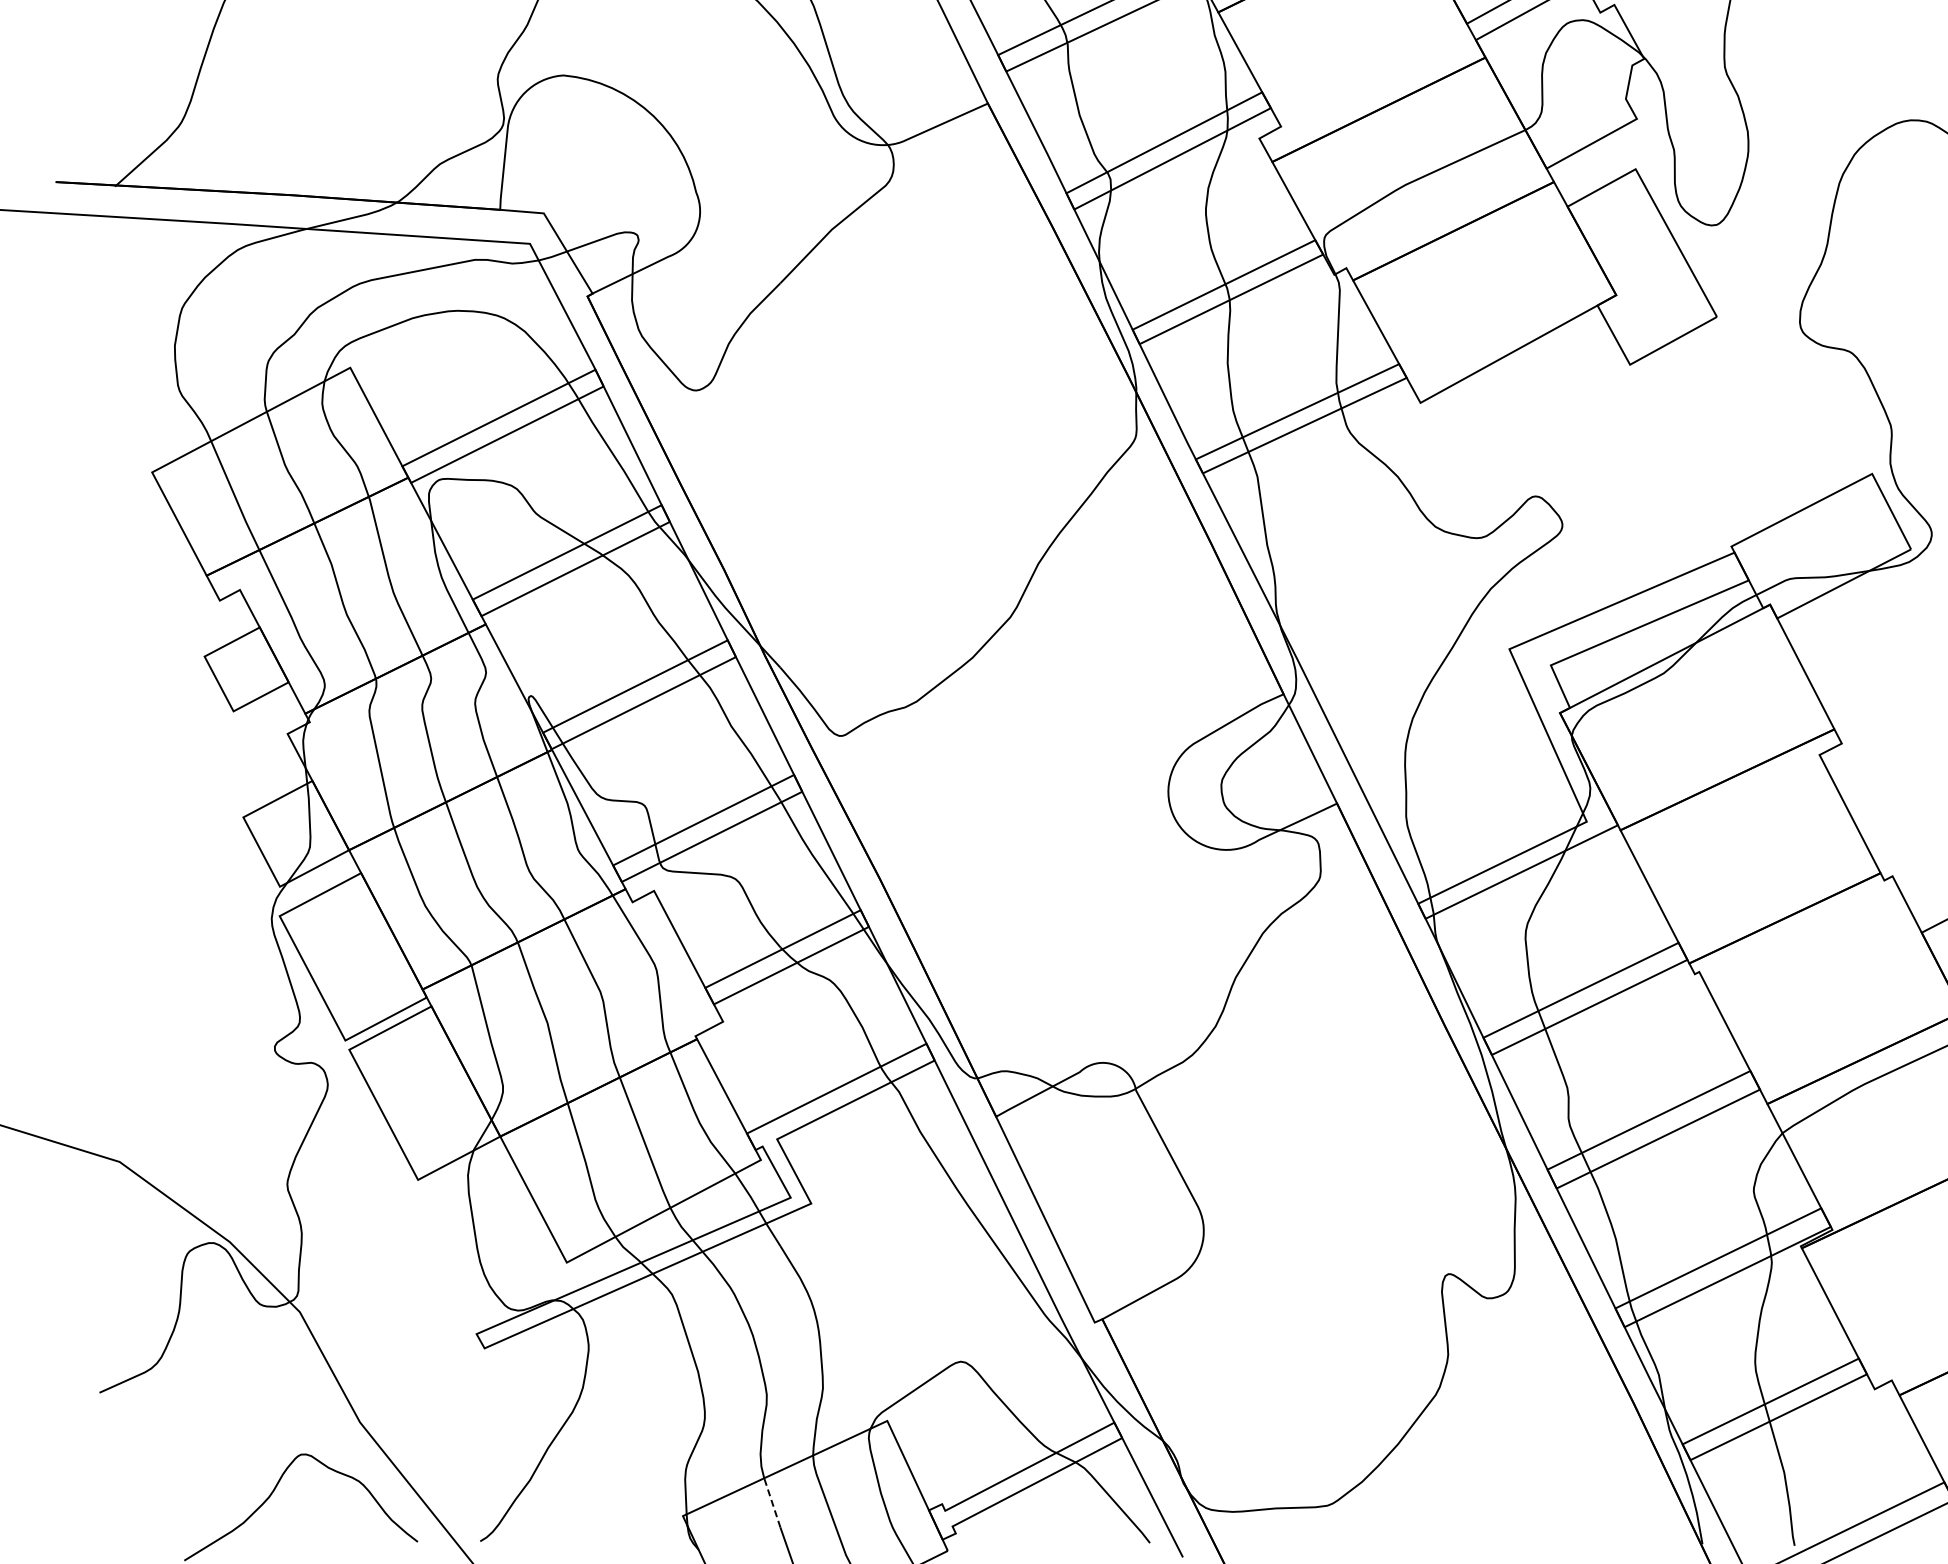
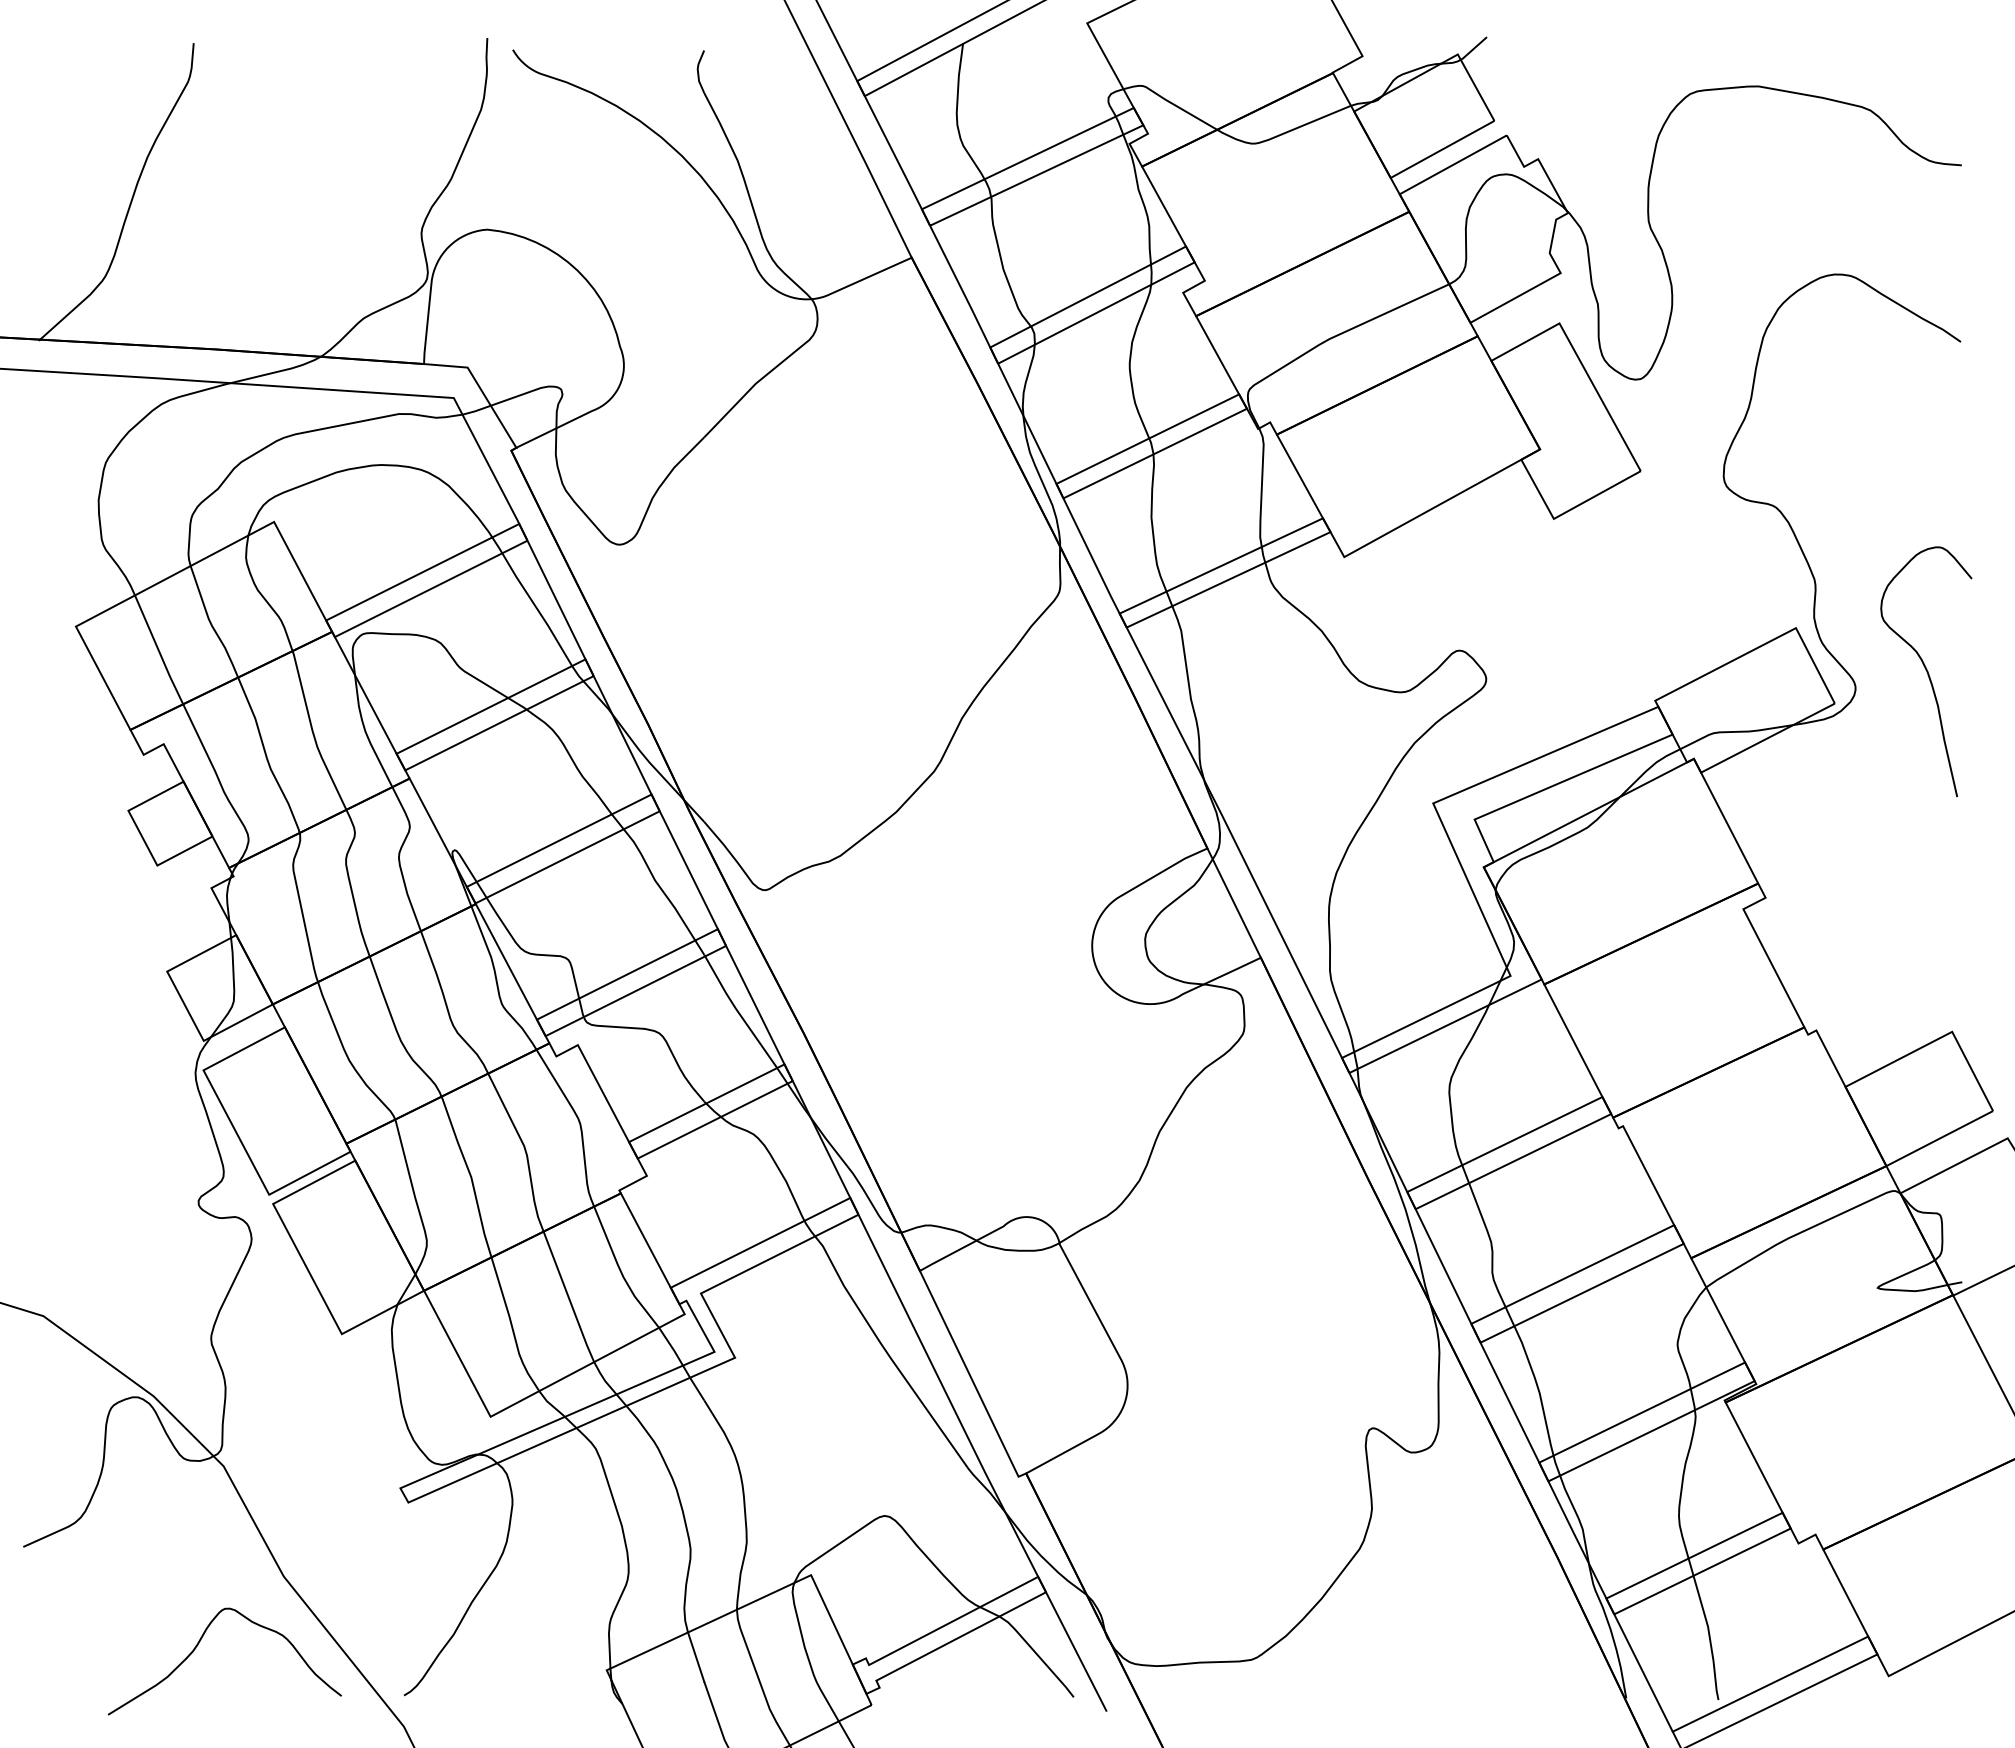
line: (772, 1503) -> (696, 1657), dashed -> solid

